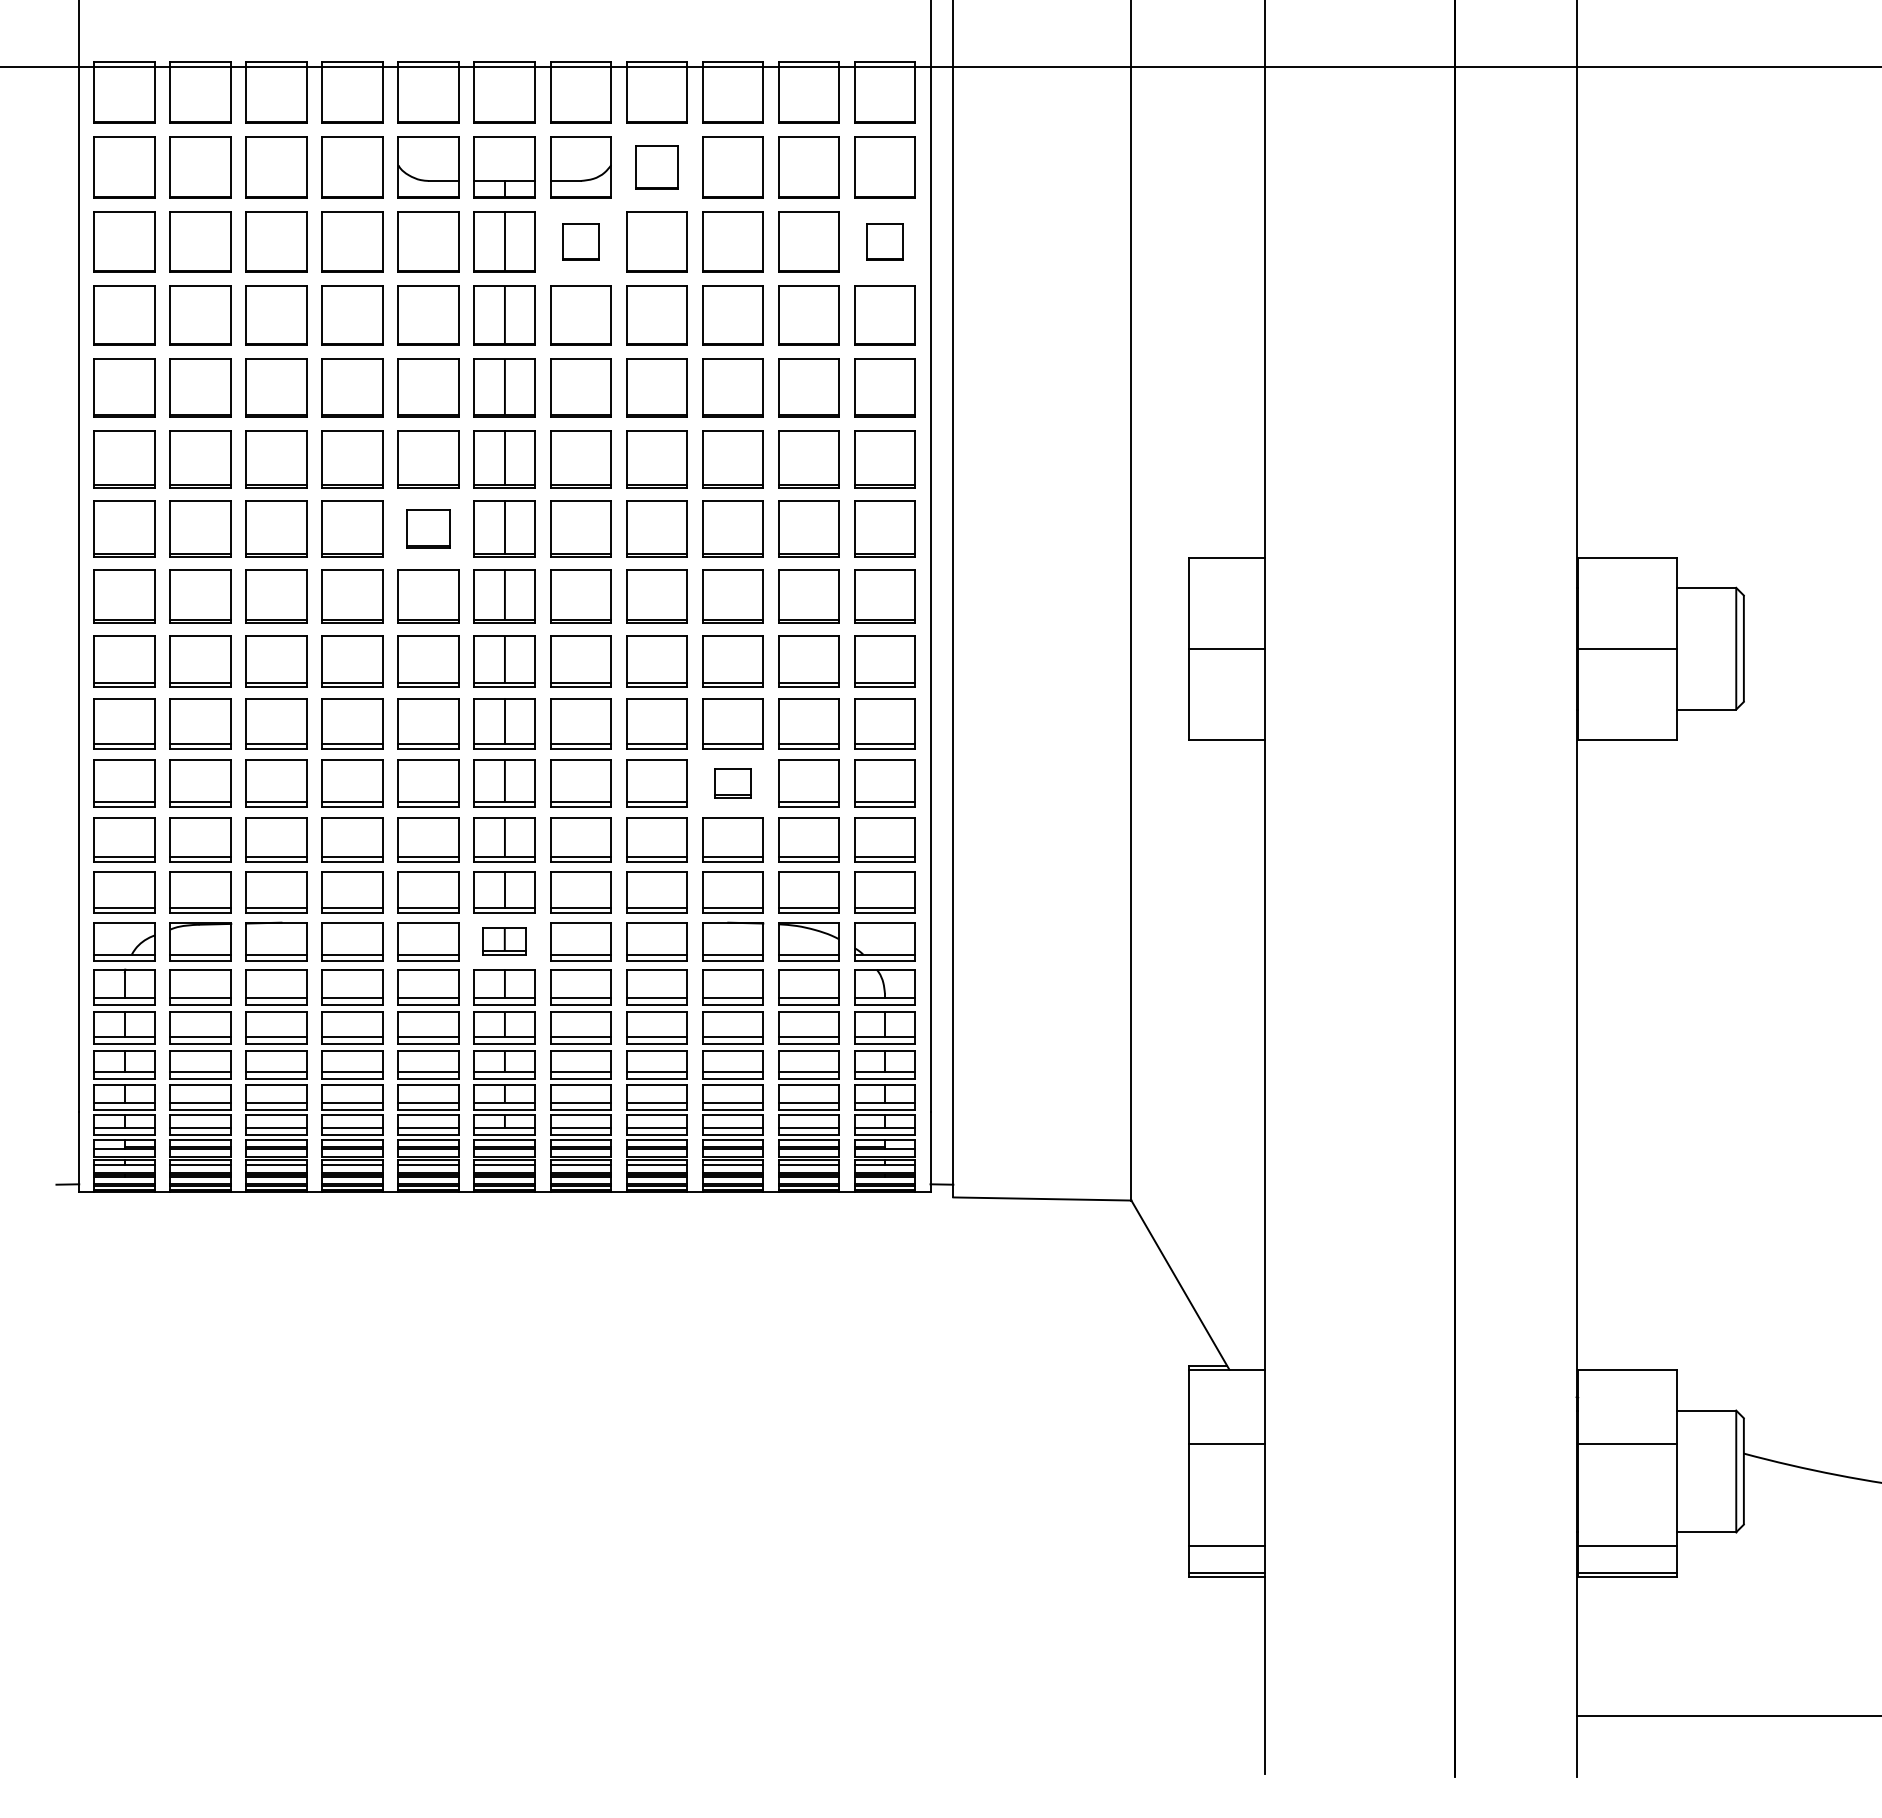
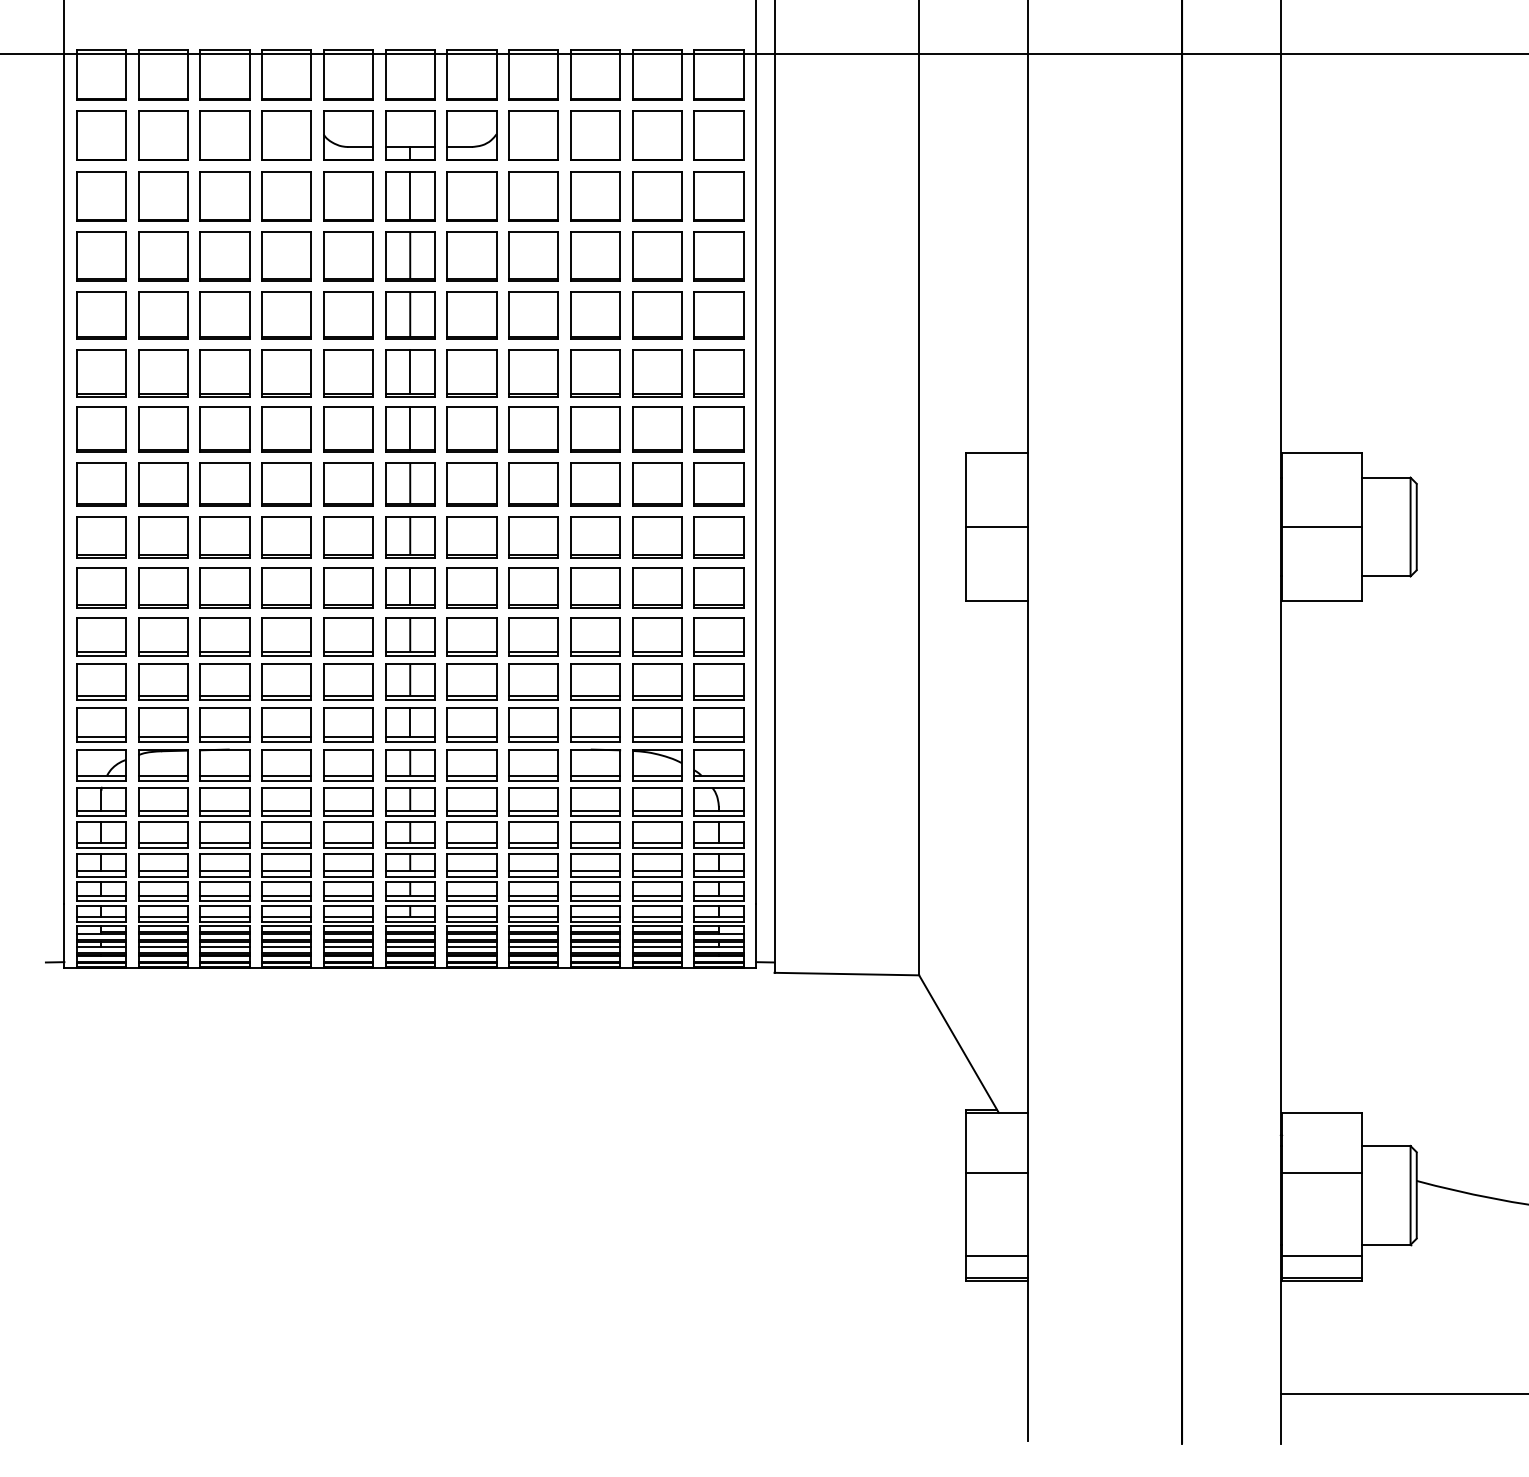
part: (656, 167) -> (533, 136), size x1.43
part: (580, 241) -> (471, 196), size x1.67
part: (884, 241) -> (718, 196), size x1.67
part: (428, 528) -> (348, 429), size x1.43
part: (732, 783) -> (595, 636), size x1.67
part: (504, 941) -> (409, 764), size x1.43

